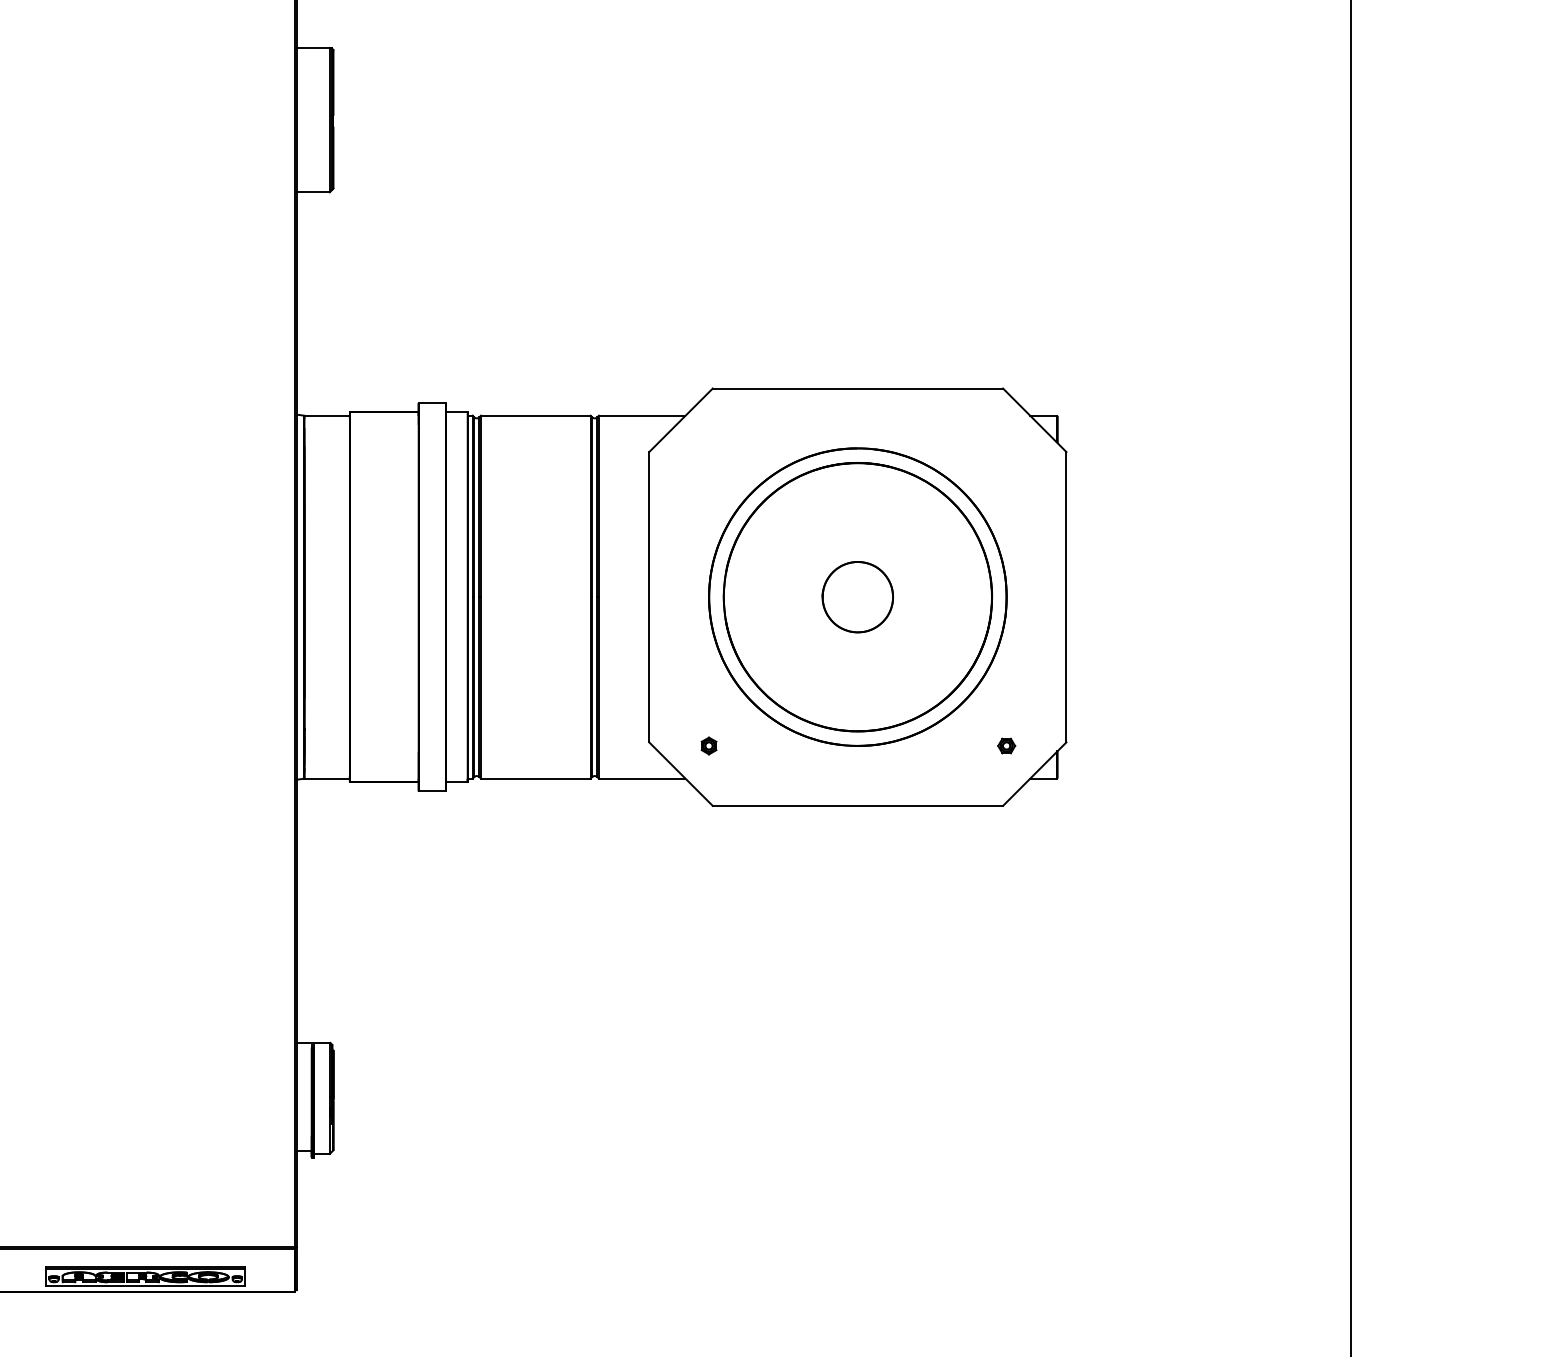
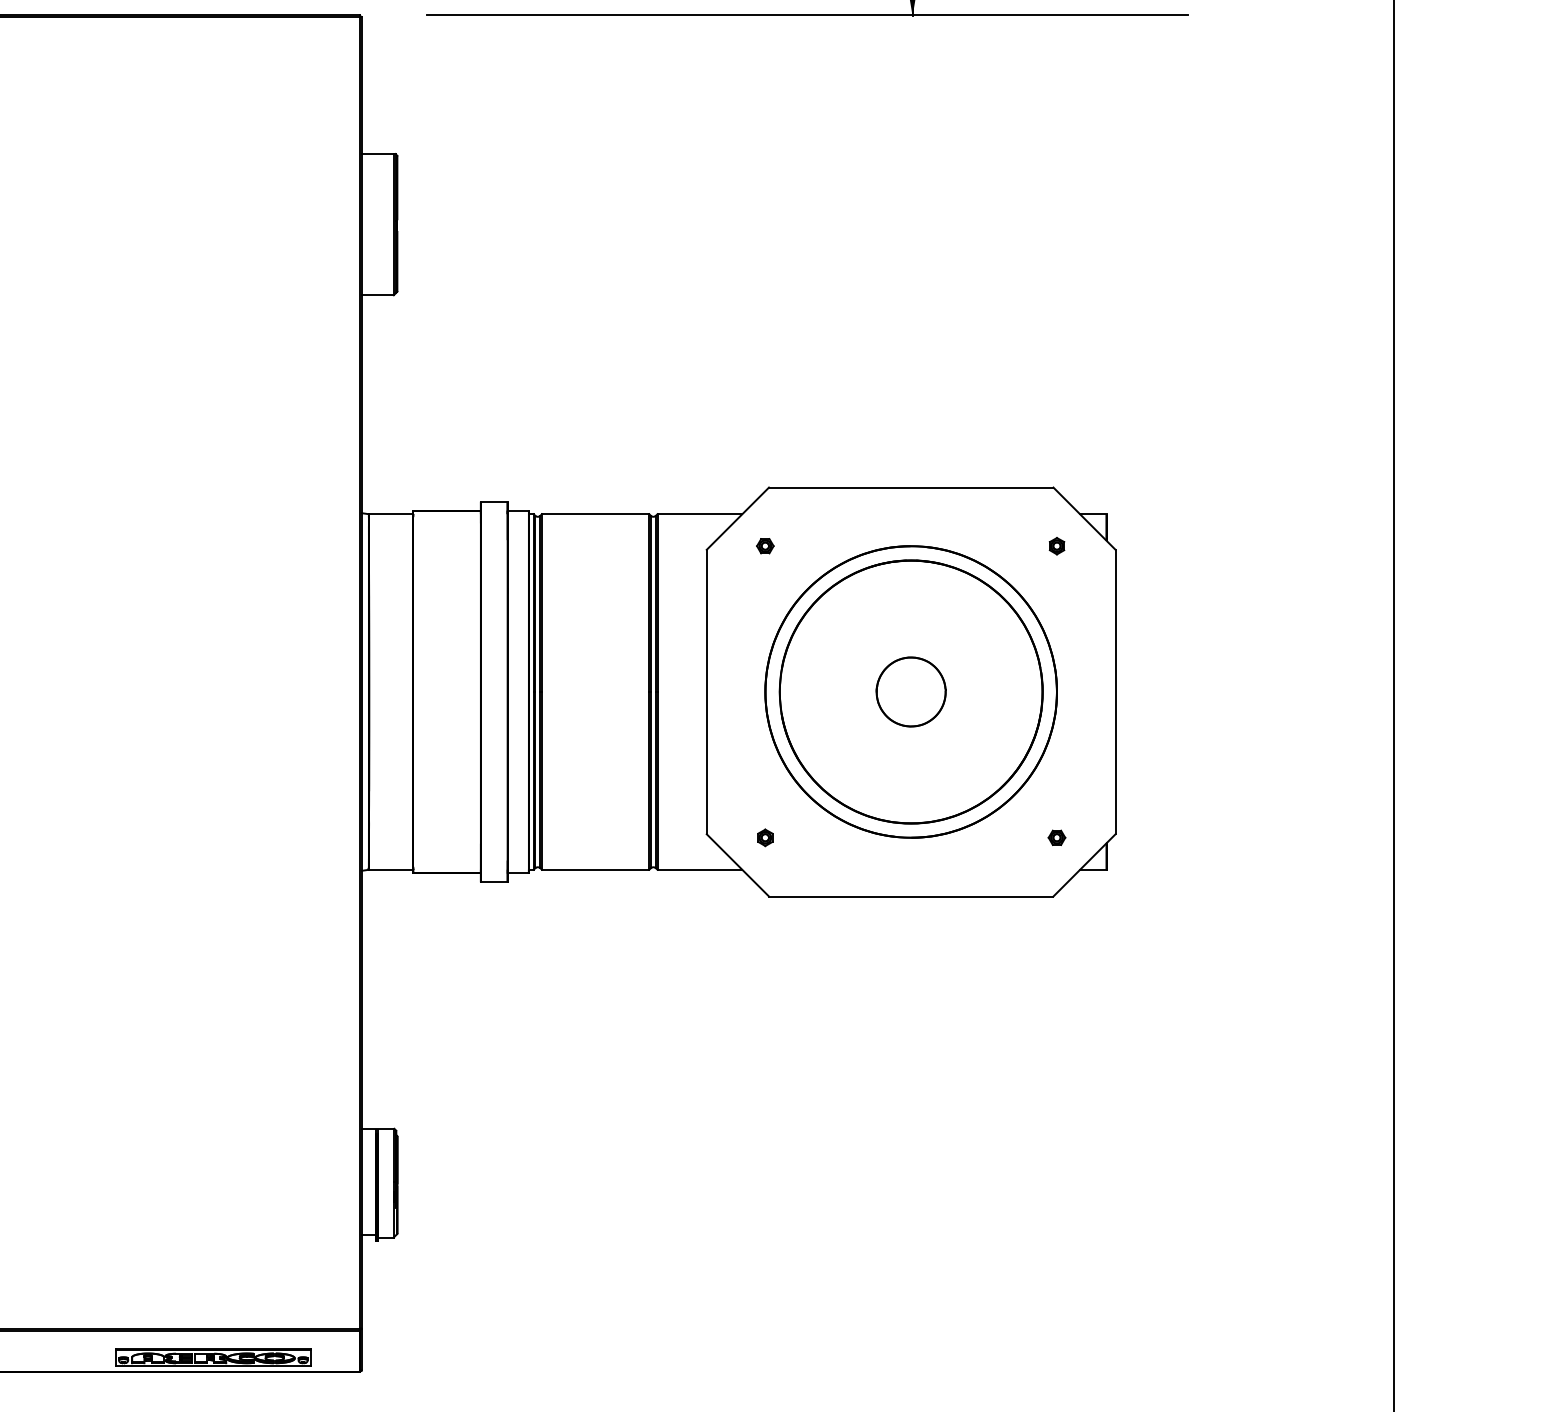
part: (709, 448) -> (765, 546), added
part: (1006, 448) -> (1056, 546), added

